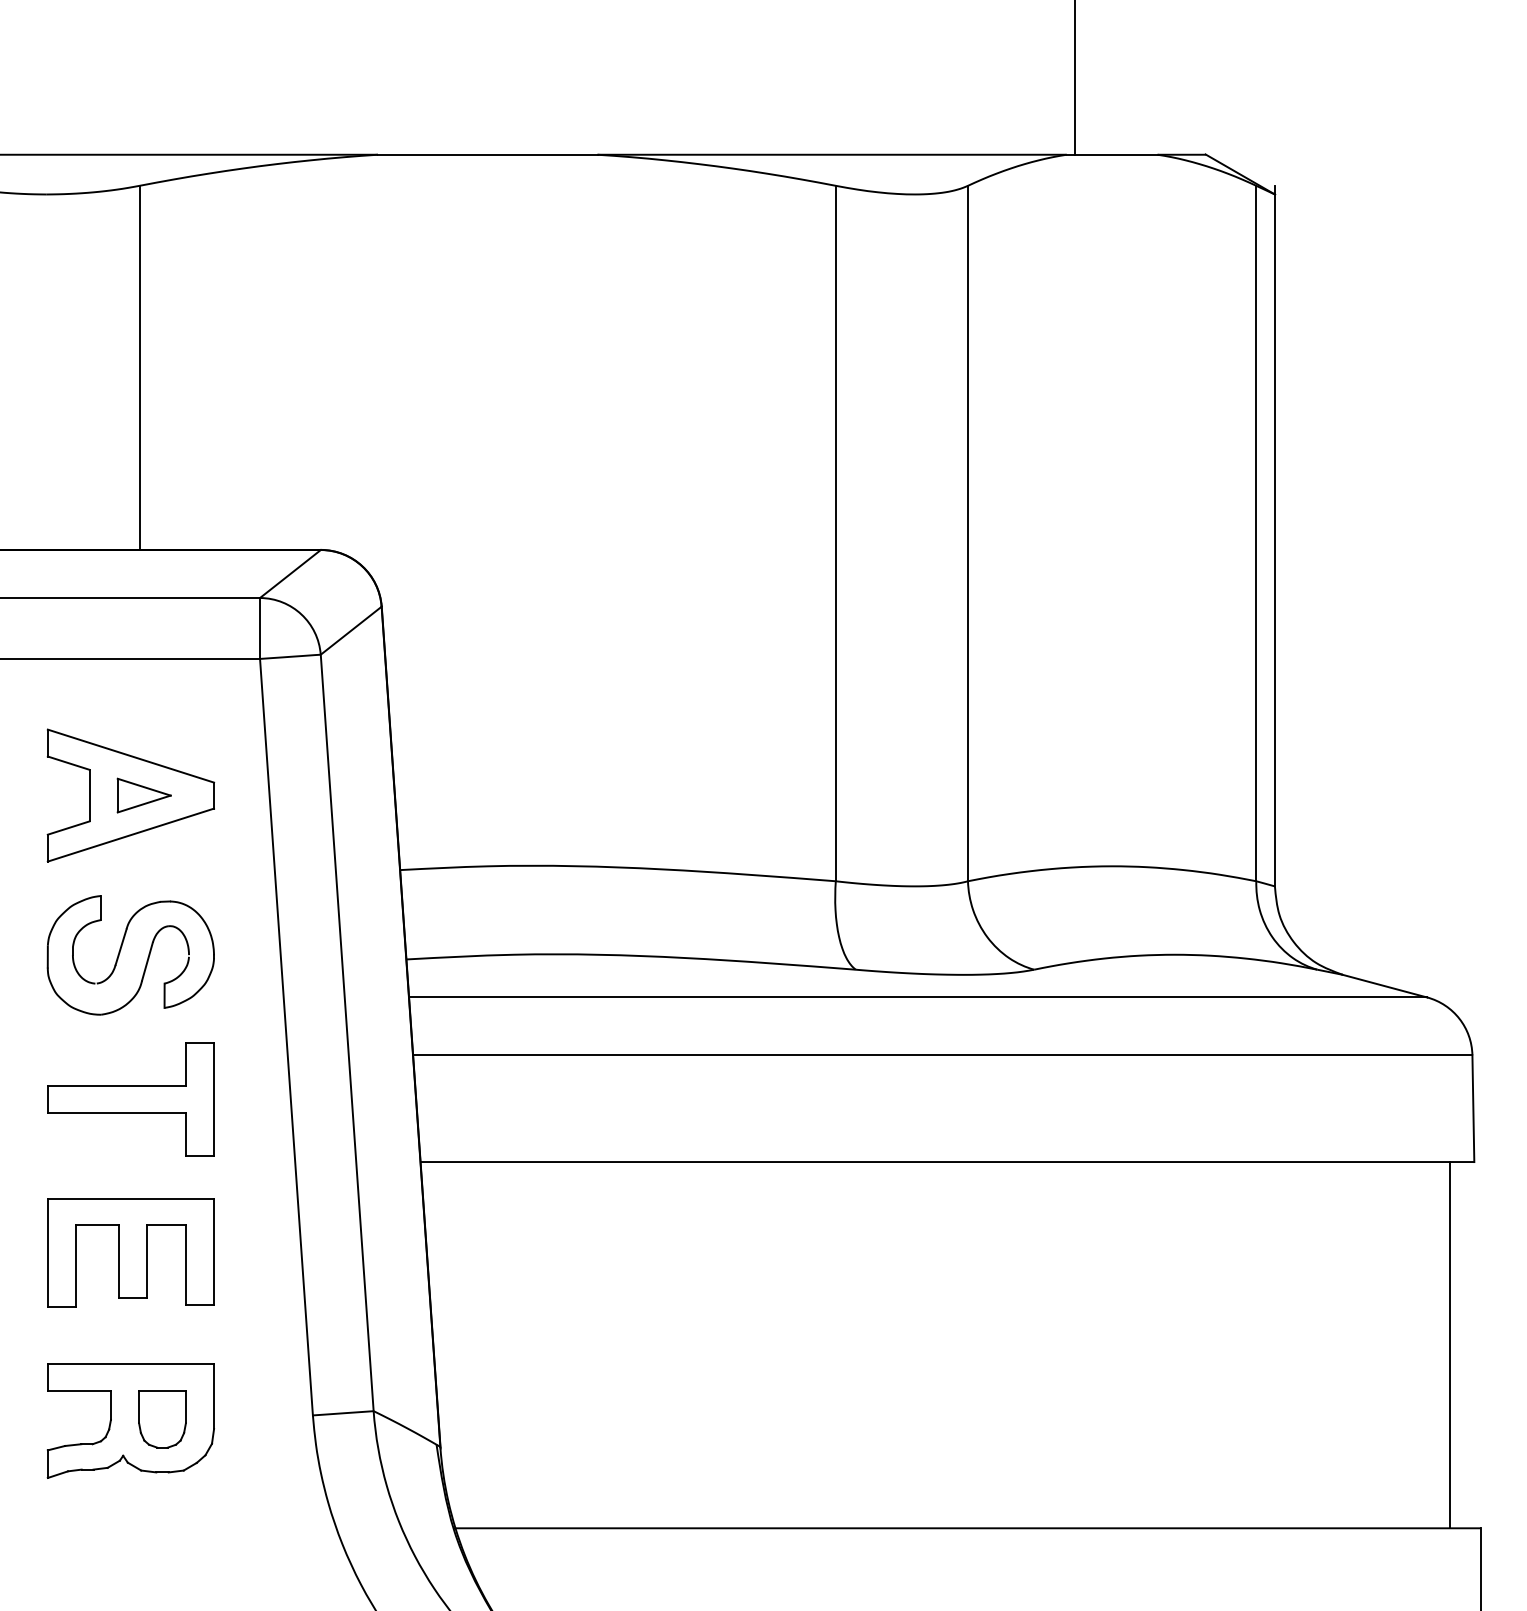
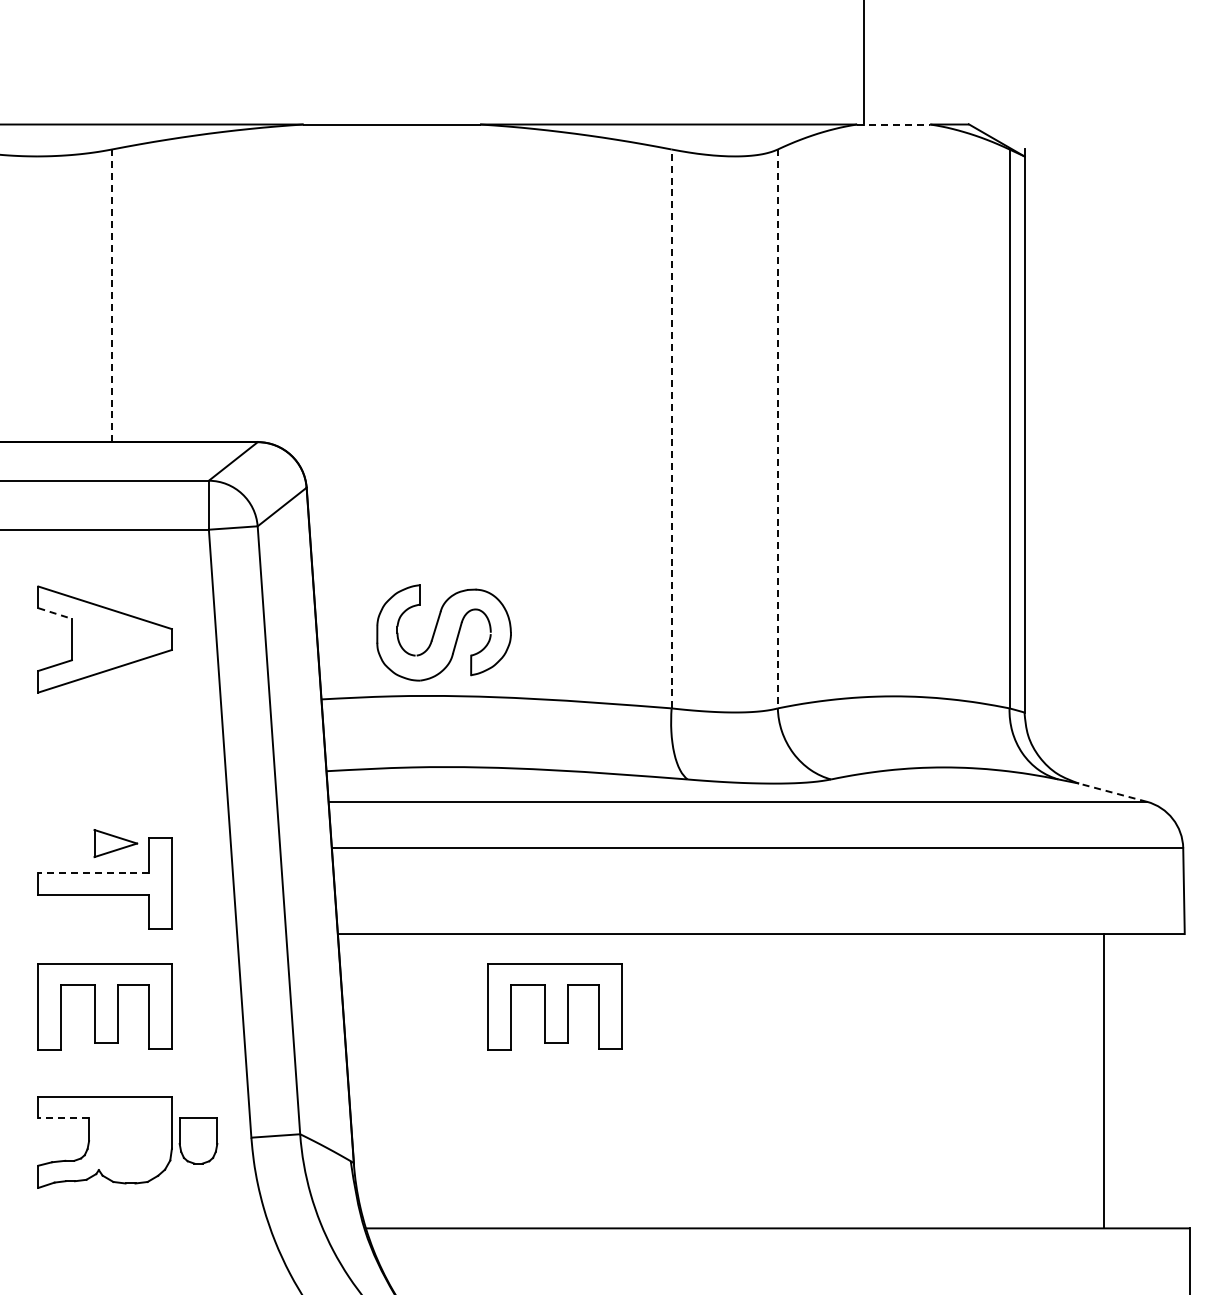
line: (1111, 154) -> (893, 124), solid -> dashed
line: (140, 368) -> (112, 296), solid -> dashed
line: (835, 532) -> (671, 428), solid -> dashed
line: (967, 534) -> (777, 429), solid -> dashed
line: (69, 763) -> (55, 613), solid -> dashed
part: (143, 795) -> (115, 843), moved
part: (121, 951) -> (436, 629), moved
line: (1384, 985) -> (1112, 792), solid -> dashed
line: (116, 1086) -> (93, 873), solid -> dashed
part: (690, 1252) -> (554, 1006), added
line: (1450, 1344) -> (1104, 1080), moved
line: (79, 1390) -> (63, 1117), solid -> dashed
part: (162, 1418) -> (198, 1140), moved

